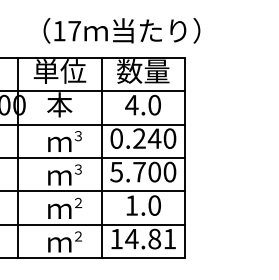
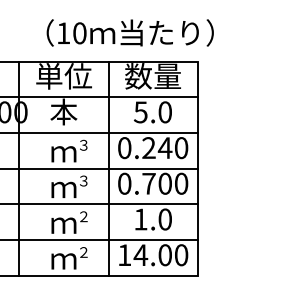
text: (74, 31) -> (79, 33), 17 -> 10
text: (131, 105) -> (140, 112), 4.0 -> 5.0
text: (116, 171) -> (124, 183), 5.700 -> 0.700
text: (162, 239) -> (173, 255), 14.81 -> 14.00

